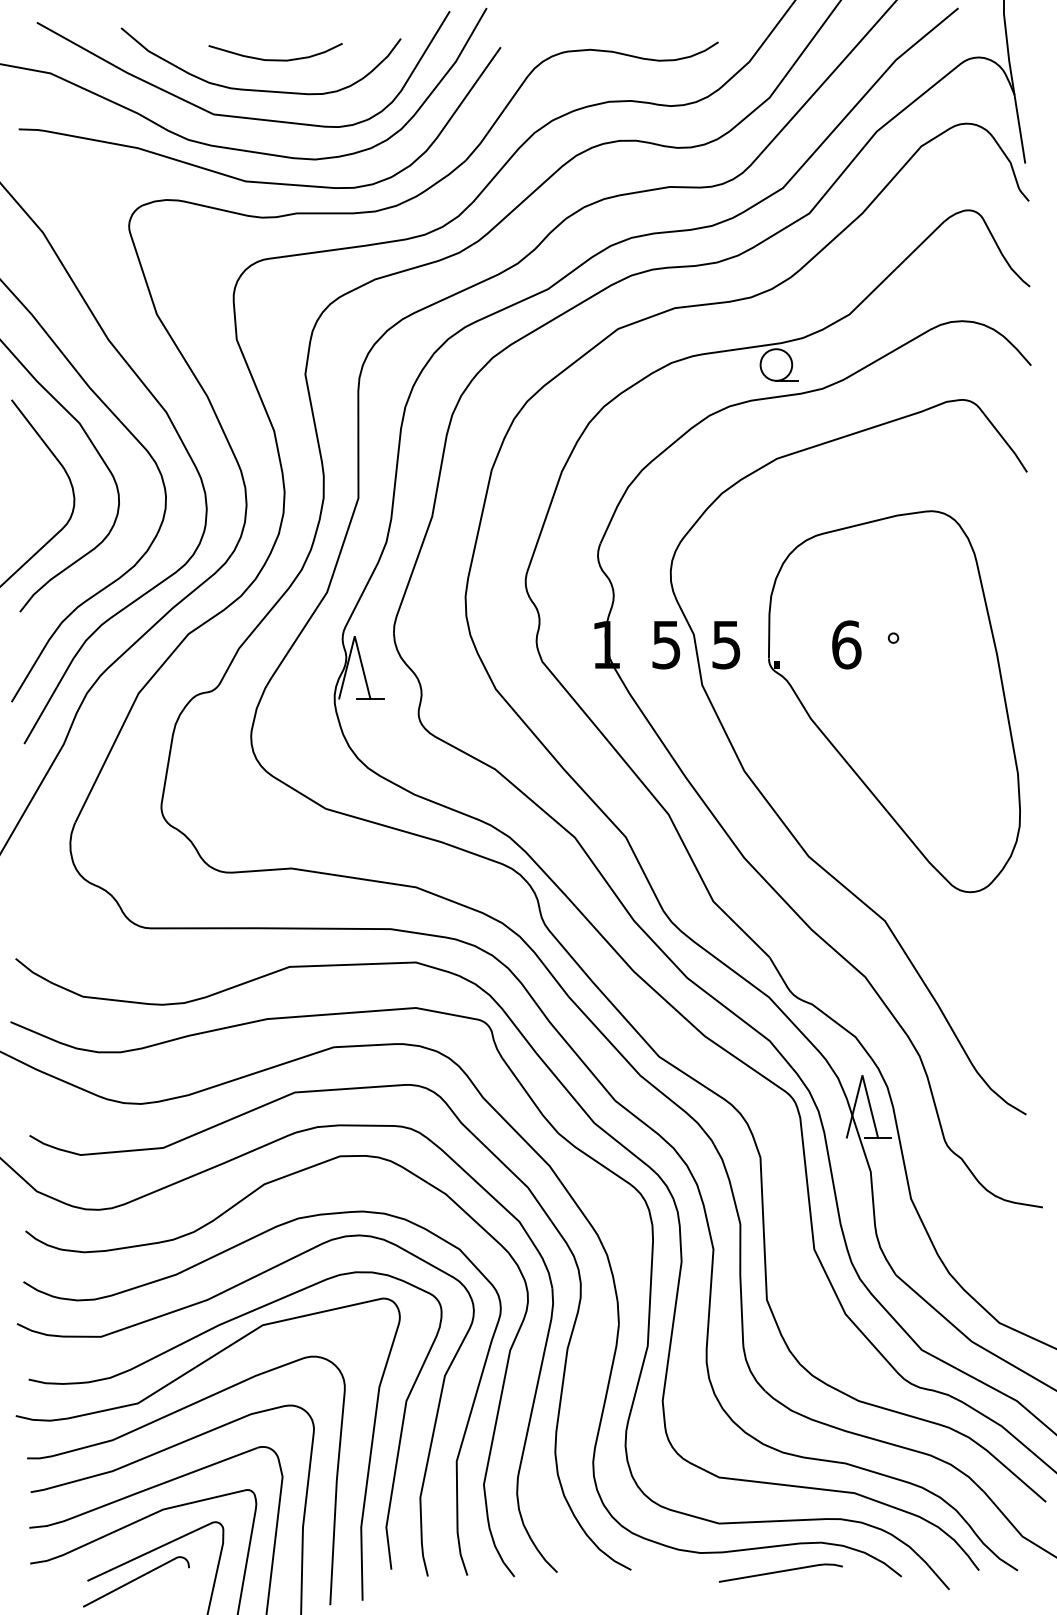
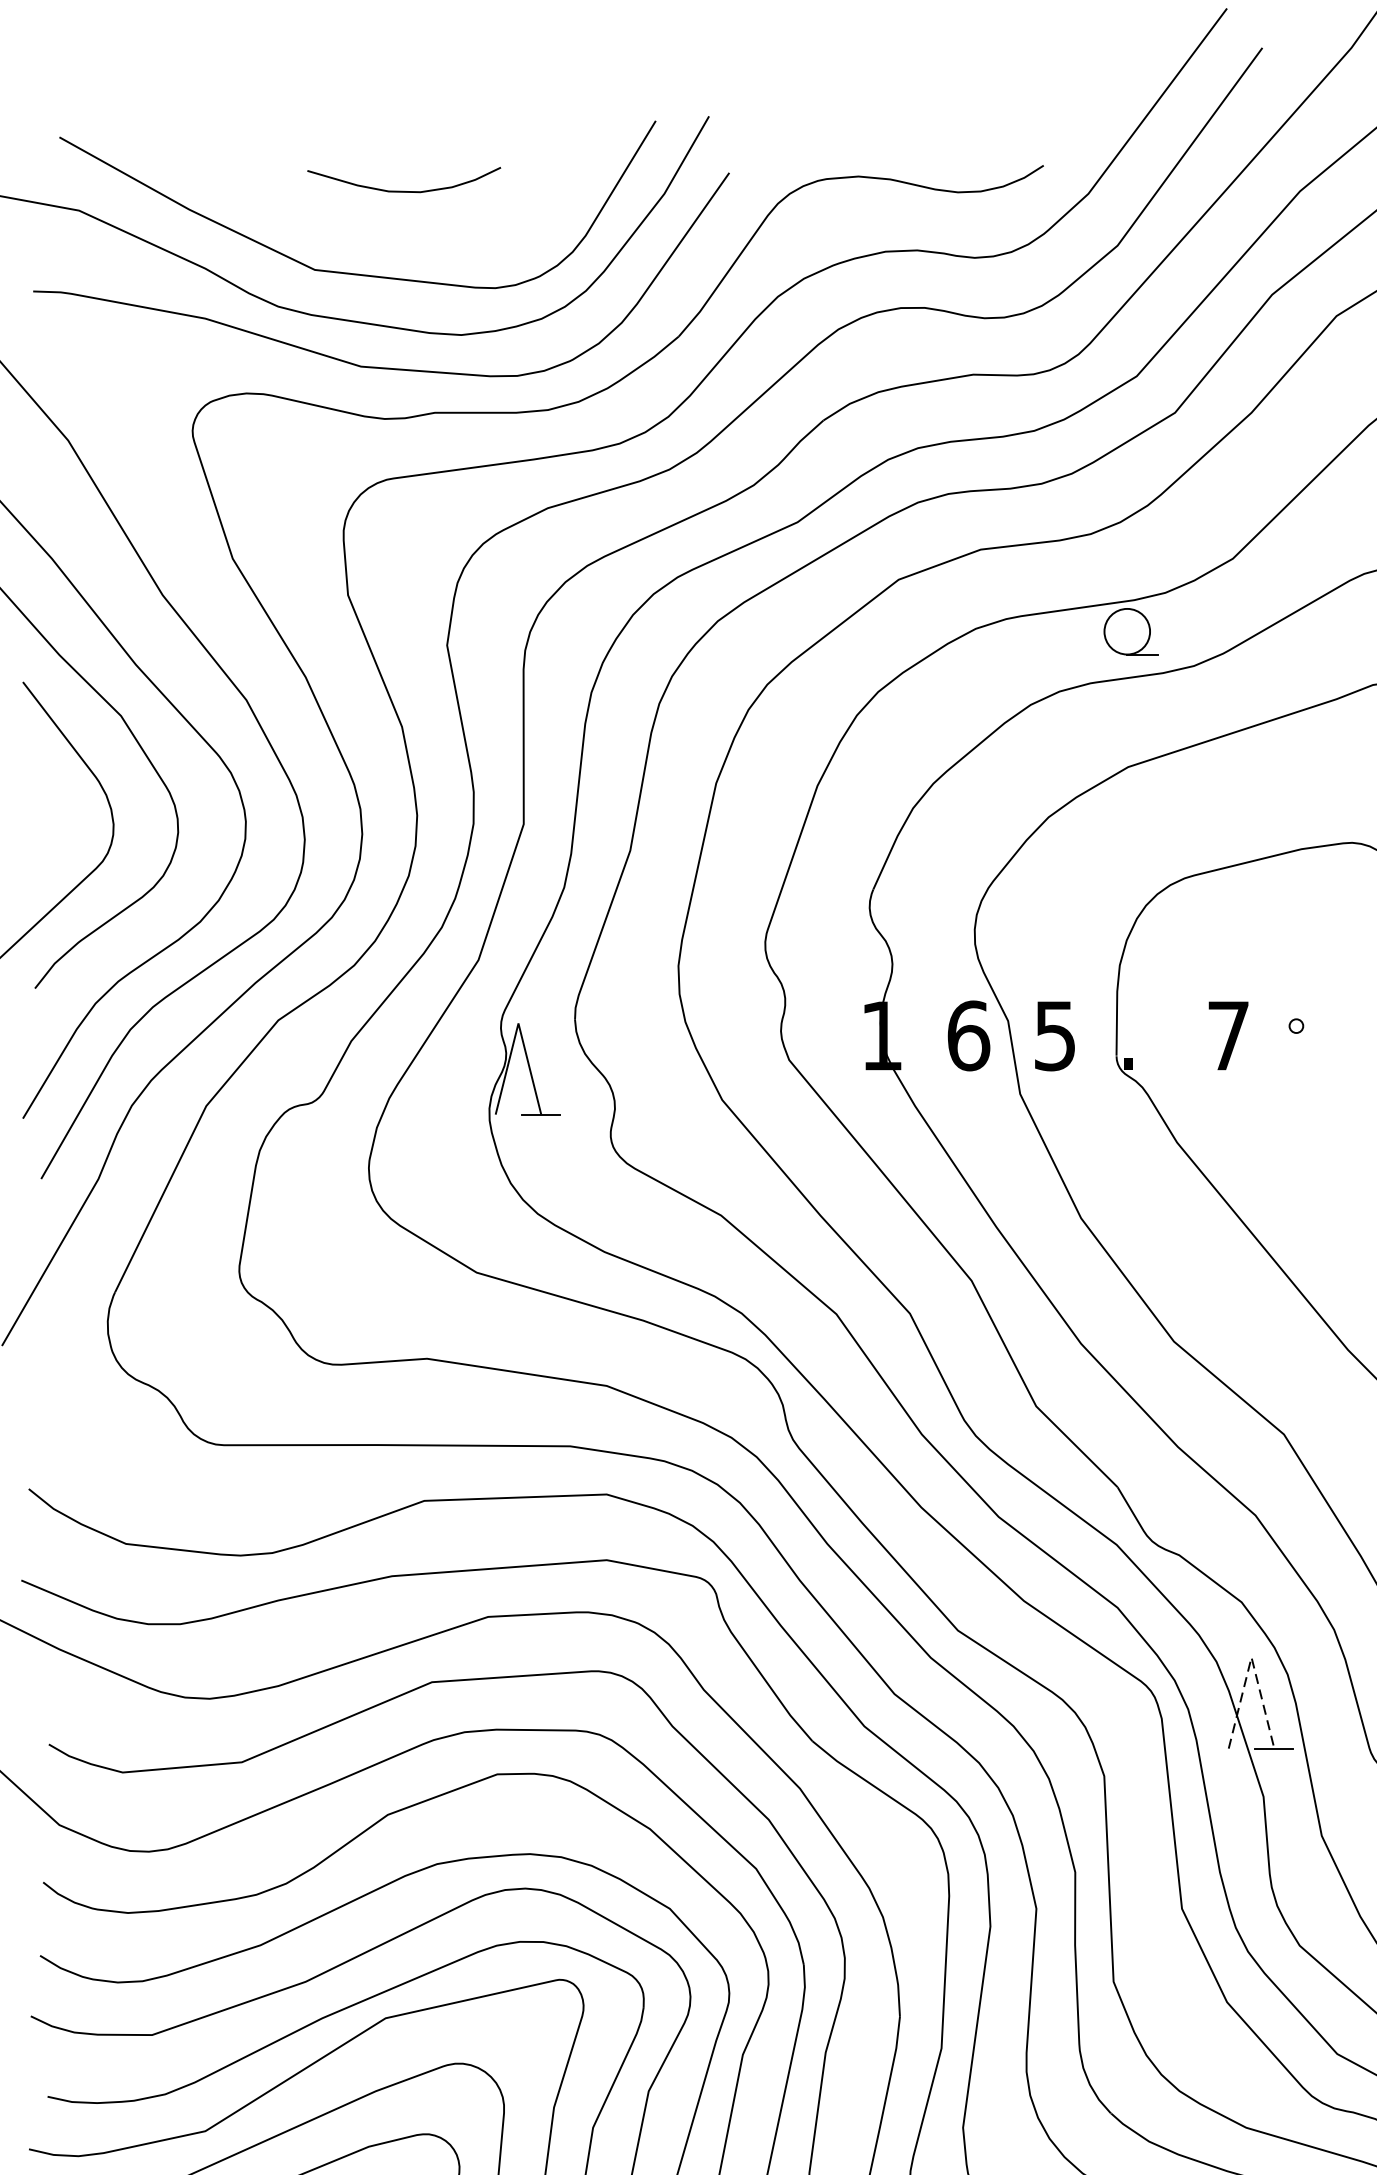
curve: (259, 89) -> (380, 233), removed
text: (666, 644) -> (968, 1035), 5 -> 6
text: (846, 644) -> (1228, 1035), 6 -> 7
line: (862, 1075) -> (1251, 1657), solid -> dashed

